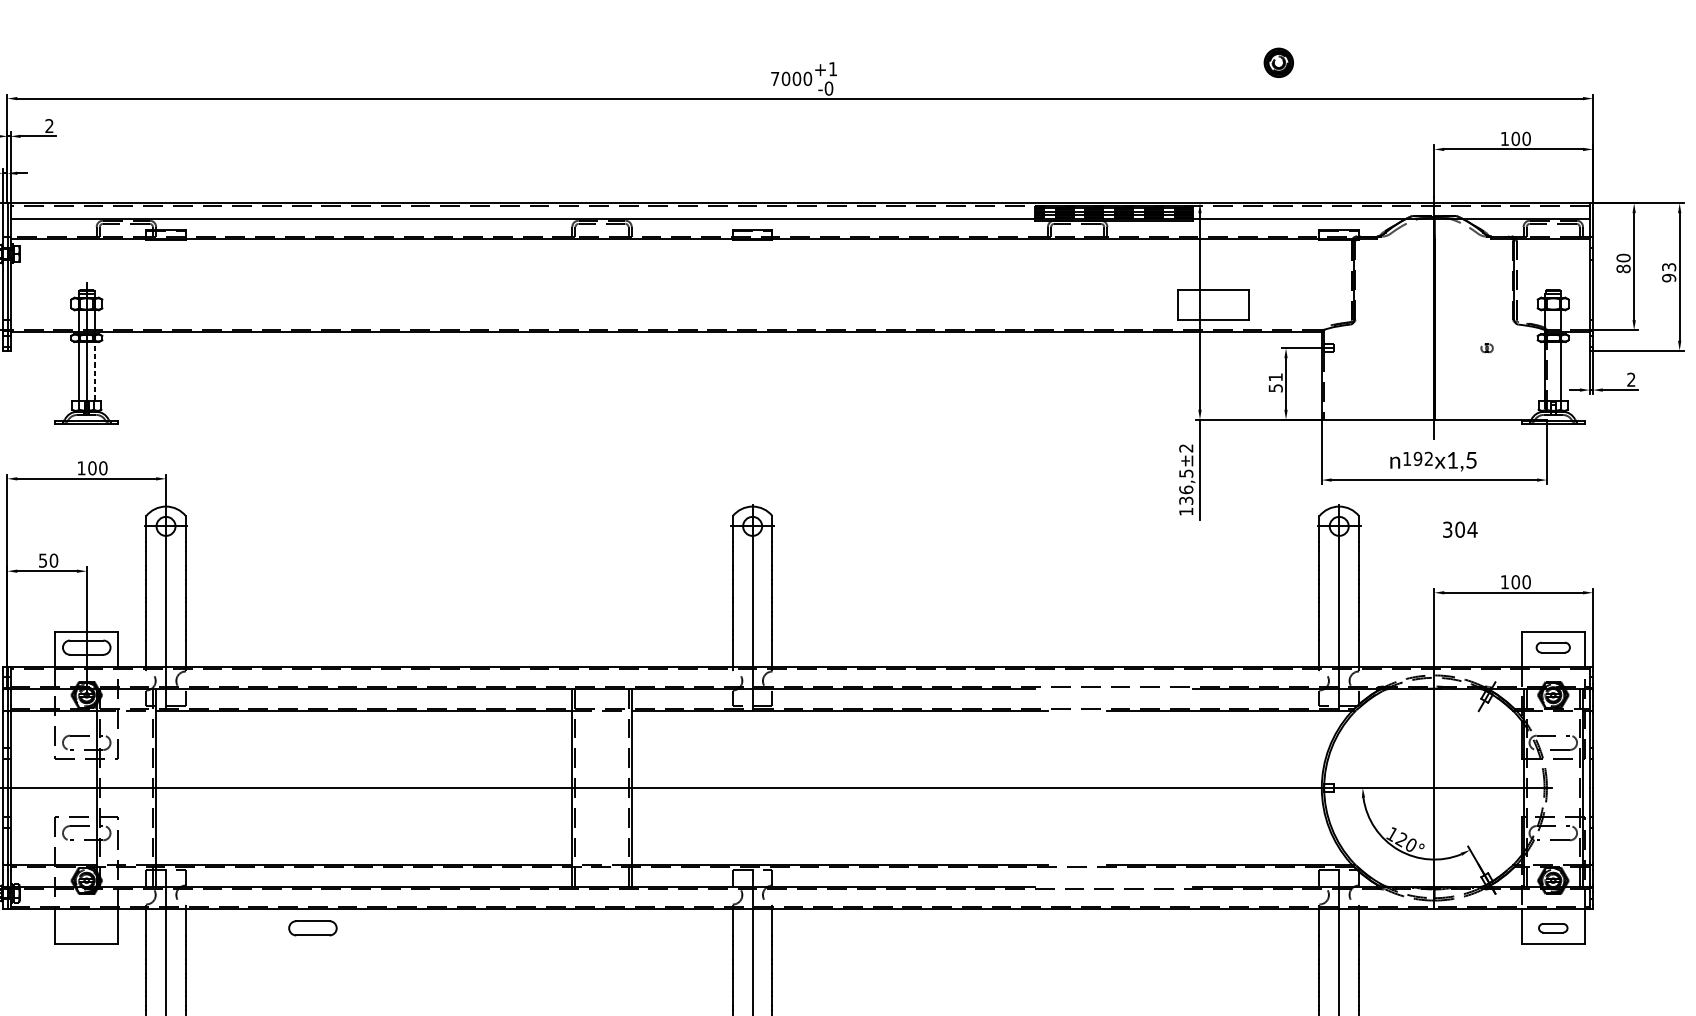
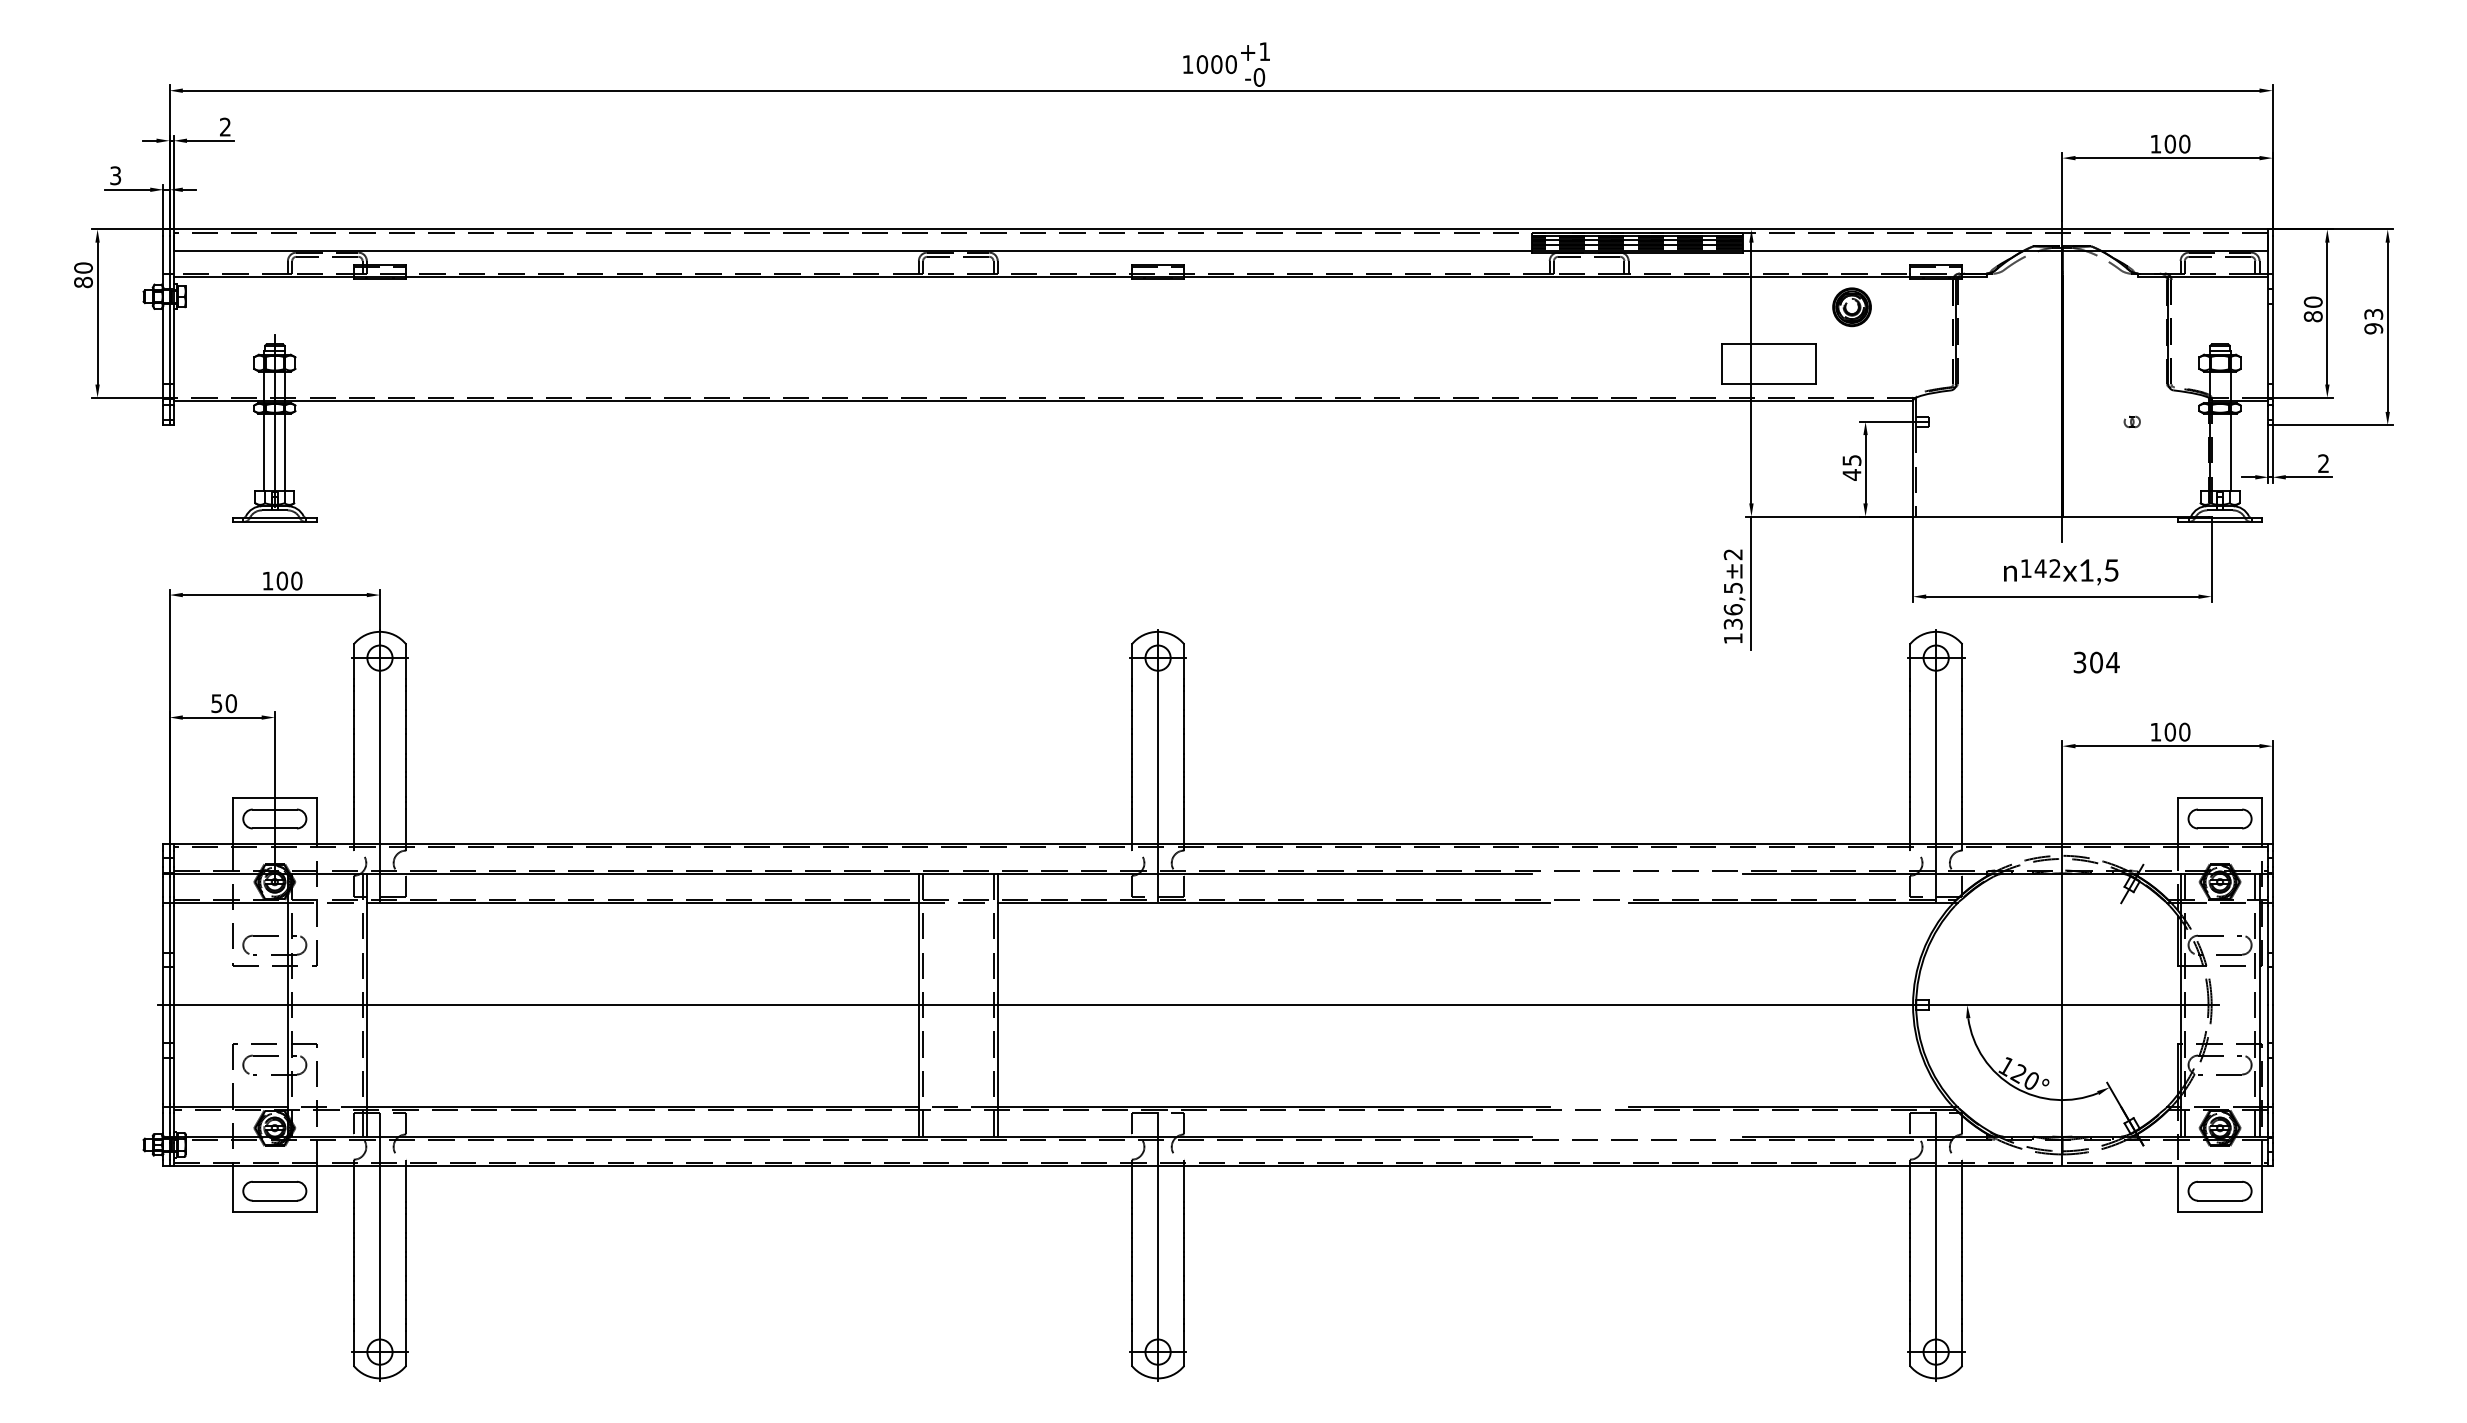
part: (1278, 63) -> (1851, 307), moved
text: (774, 78) -> (1187, 64), 7000 -> 1000
line: (94, 371) -> (285, 452), dashed -> solid
text: (1275, 382) -> (1851, 467), 51 -> 45
text: (1417, 458) -> (2040, 568), 192 -> 142
part: (1552, 647) -> (2219, 818), size x1.43
part: (312, 927) -> (274, 1190), moved
part: (1552, 927) -> (2219, 1190), size x1.67

